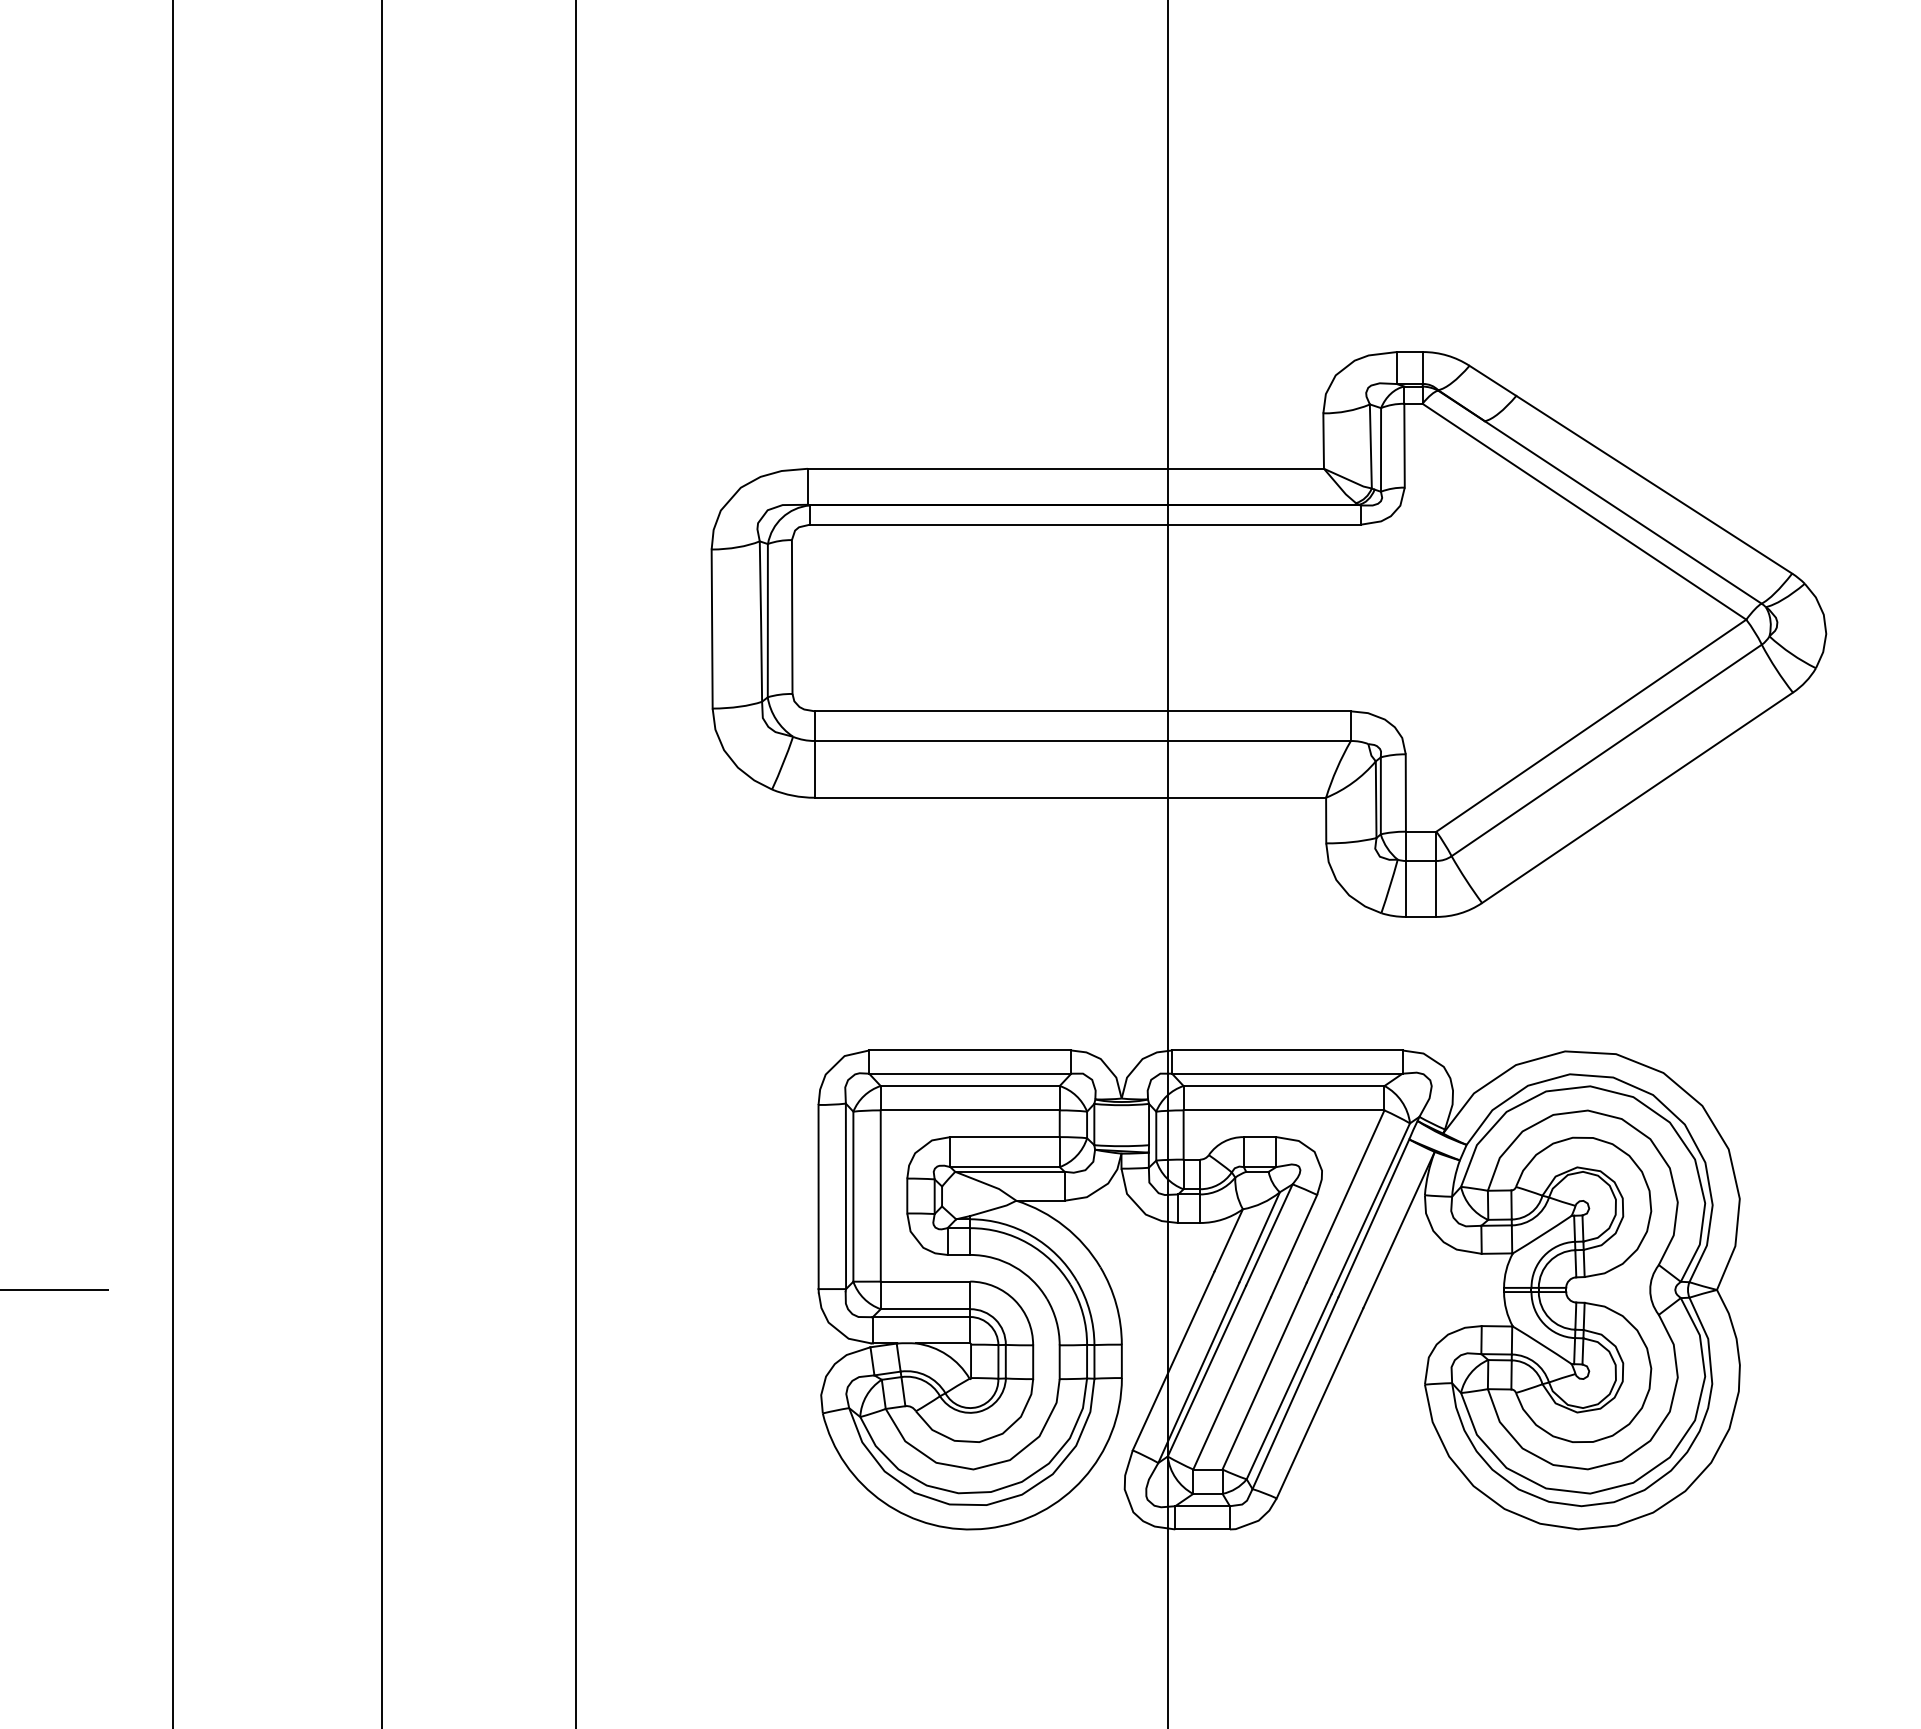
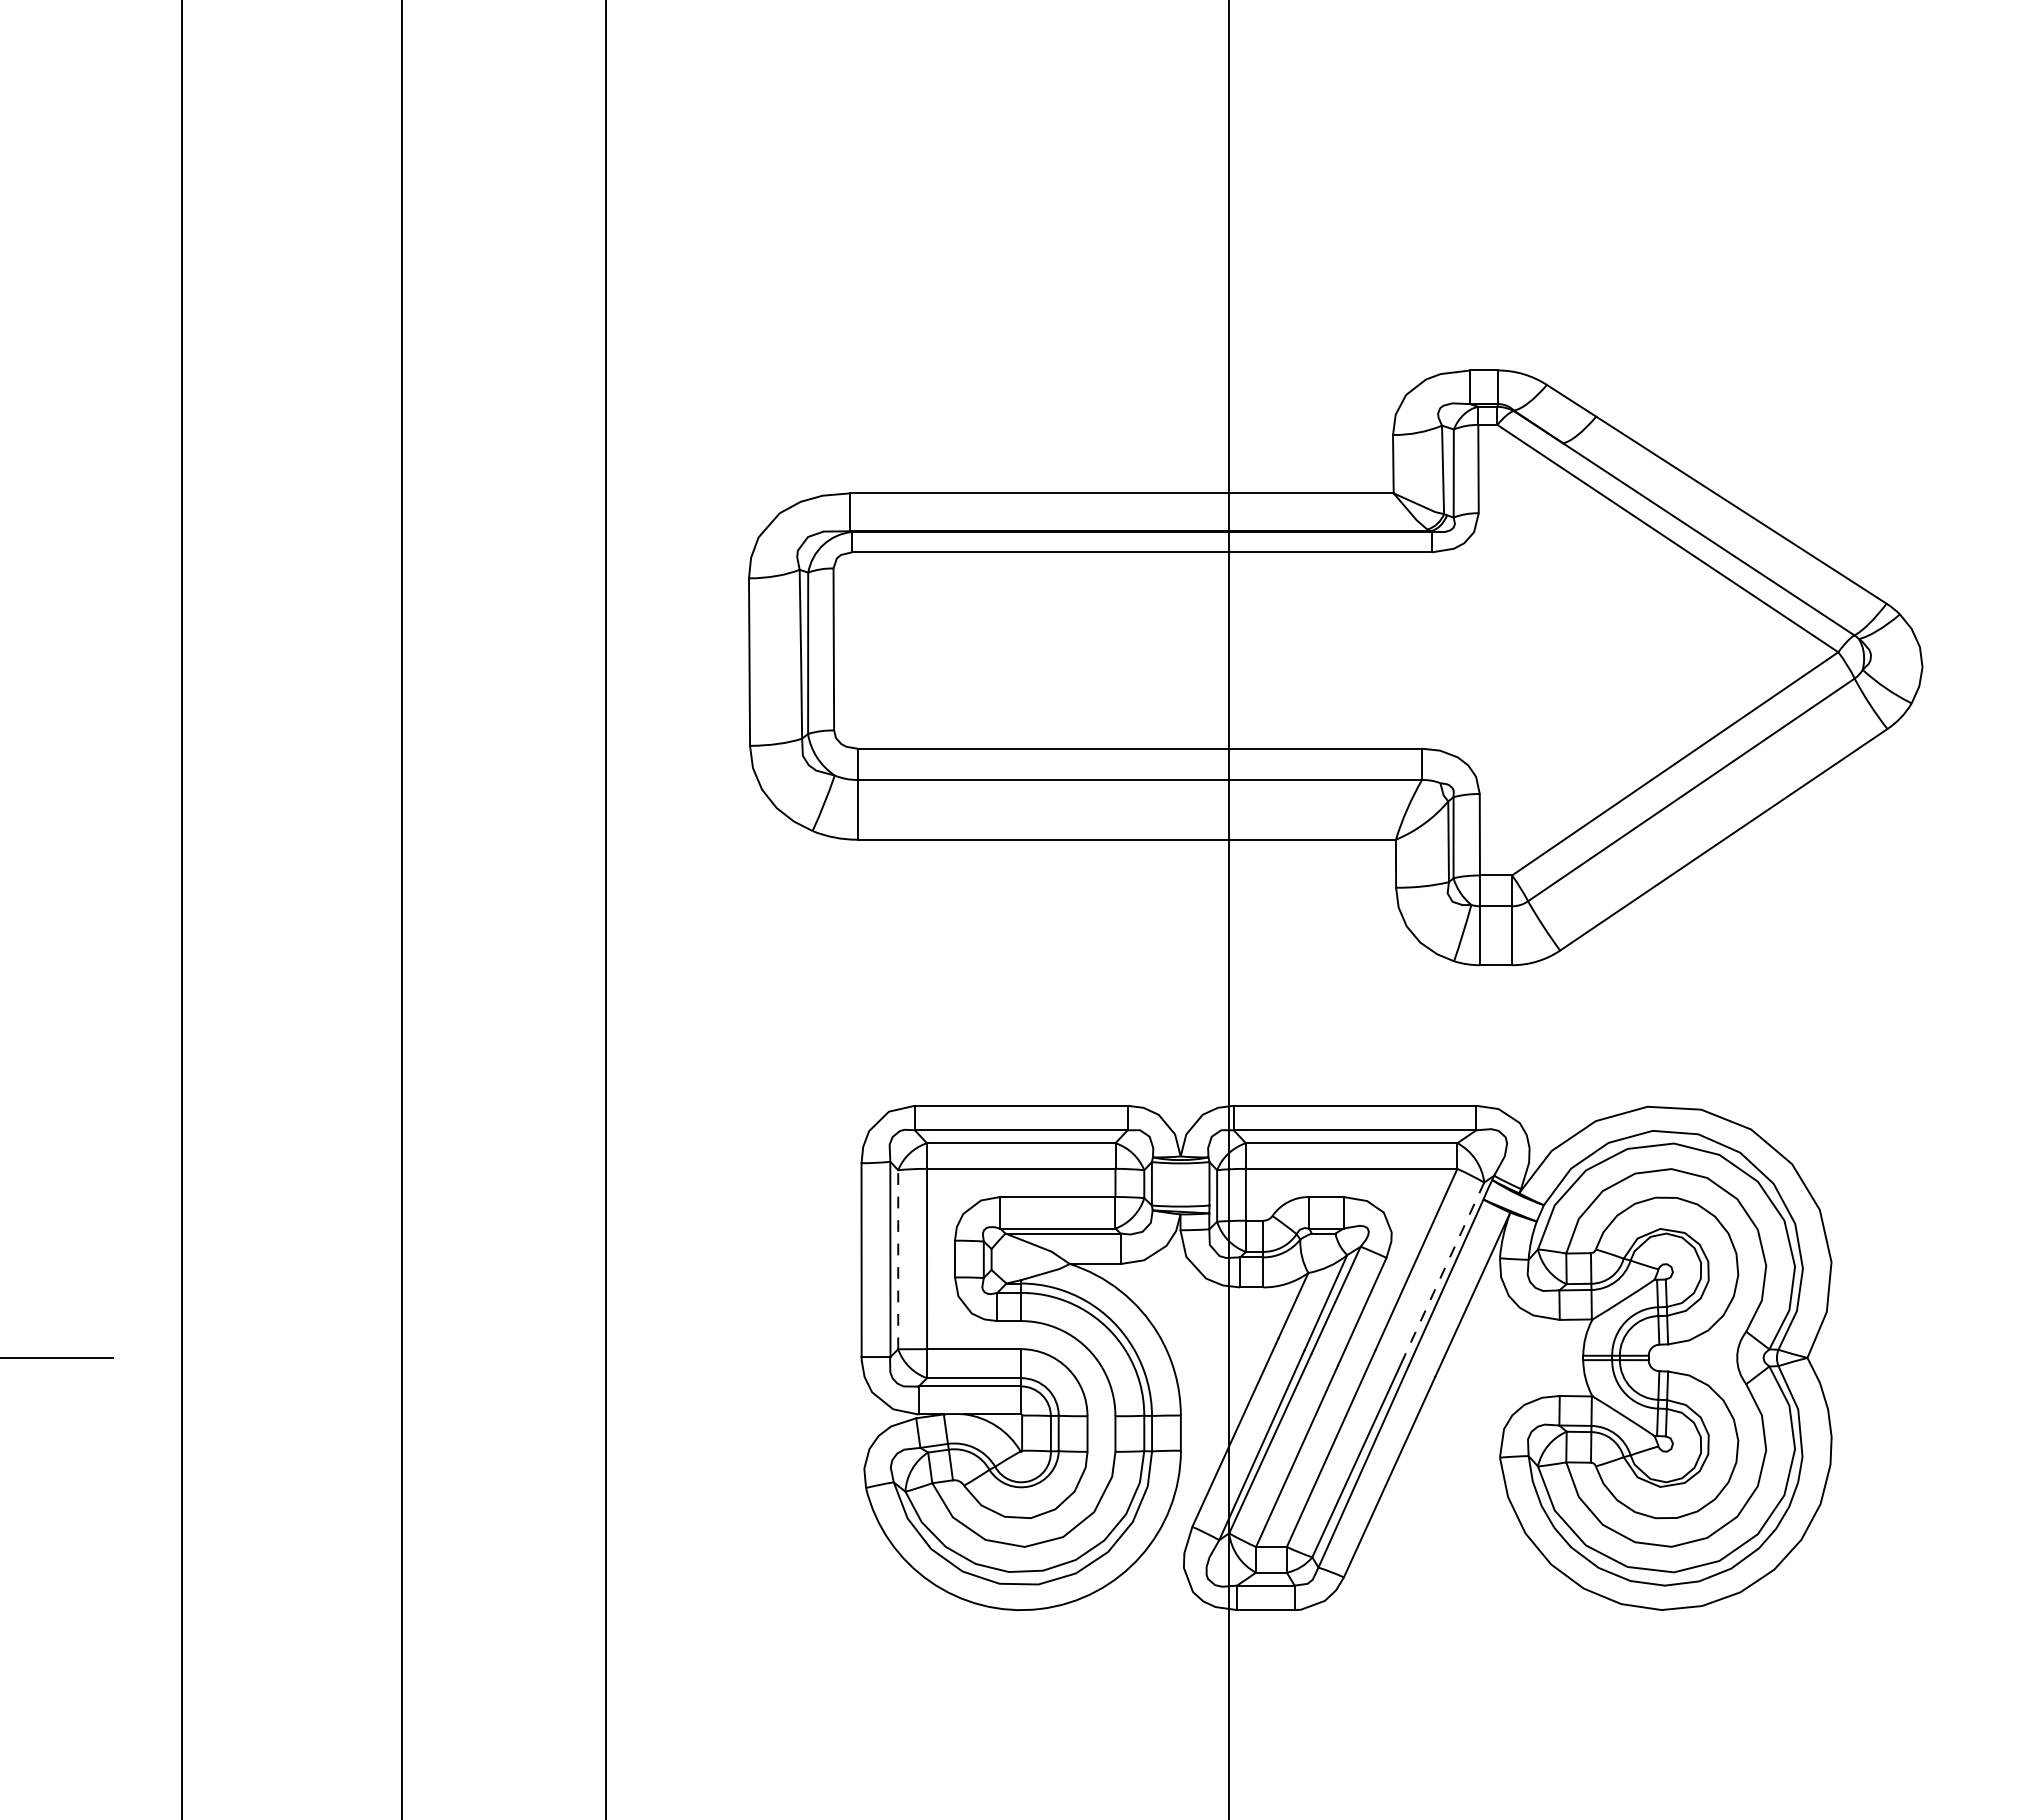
line: (853, 1196) -> (898, 1259), solid -> dashed
line: (1371, 1208) -> (1443, 1272), solid -> dashed

